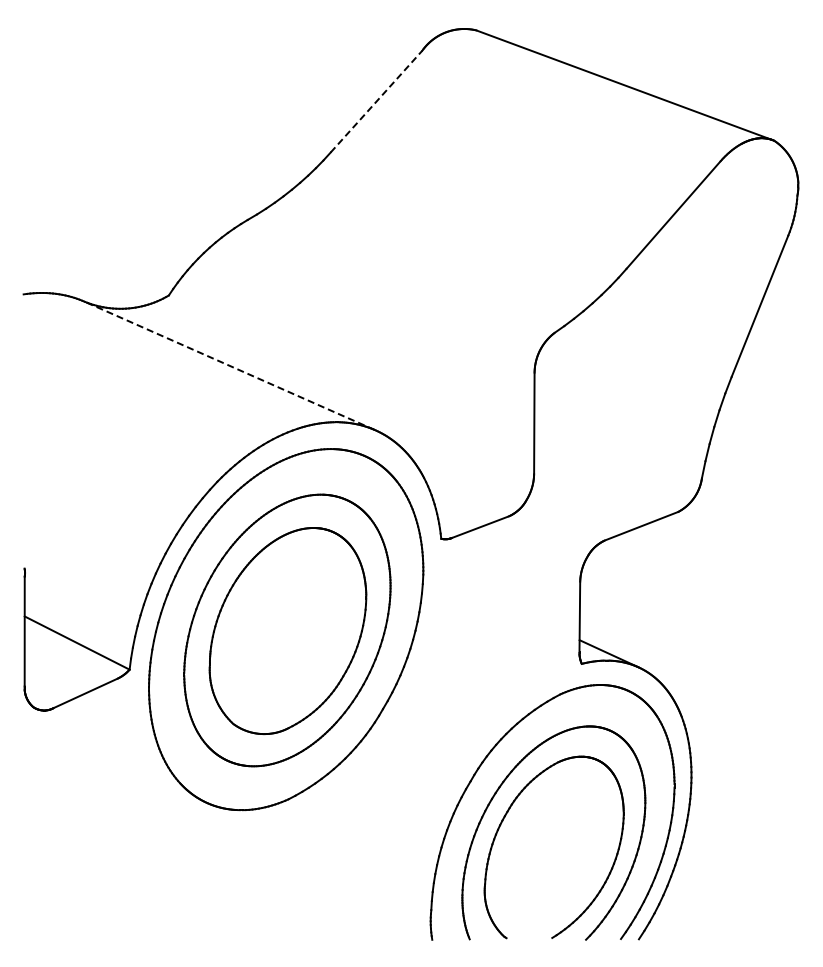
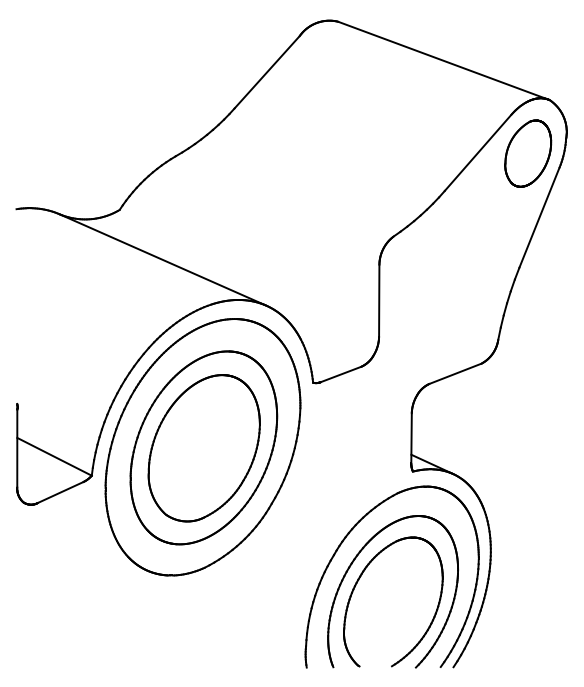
line: (376, 101) -> (267, 72), dashed -> solid
part: (743, 215) -> (527, 153), added
line: (229, 365) -> (162, 259), dashed -> solid

